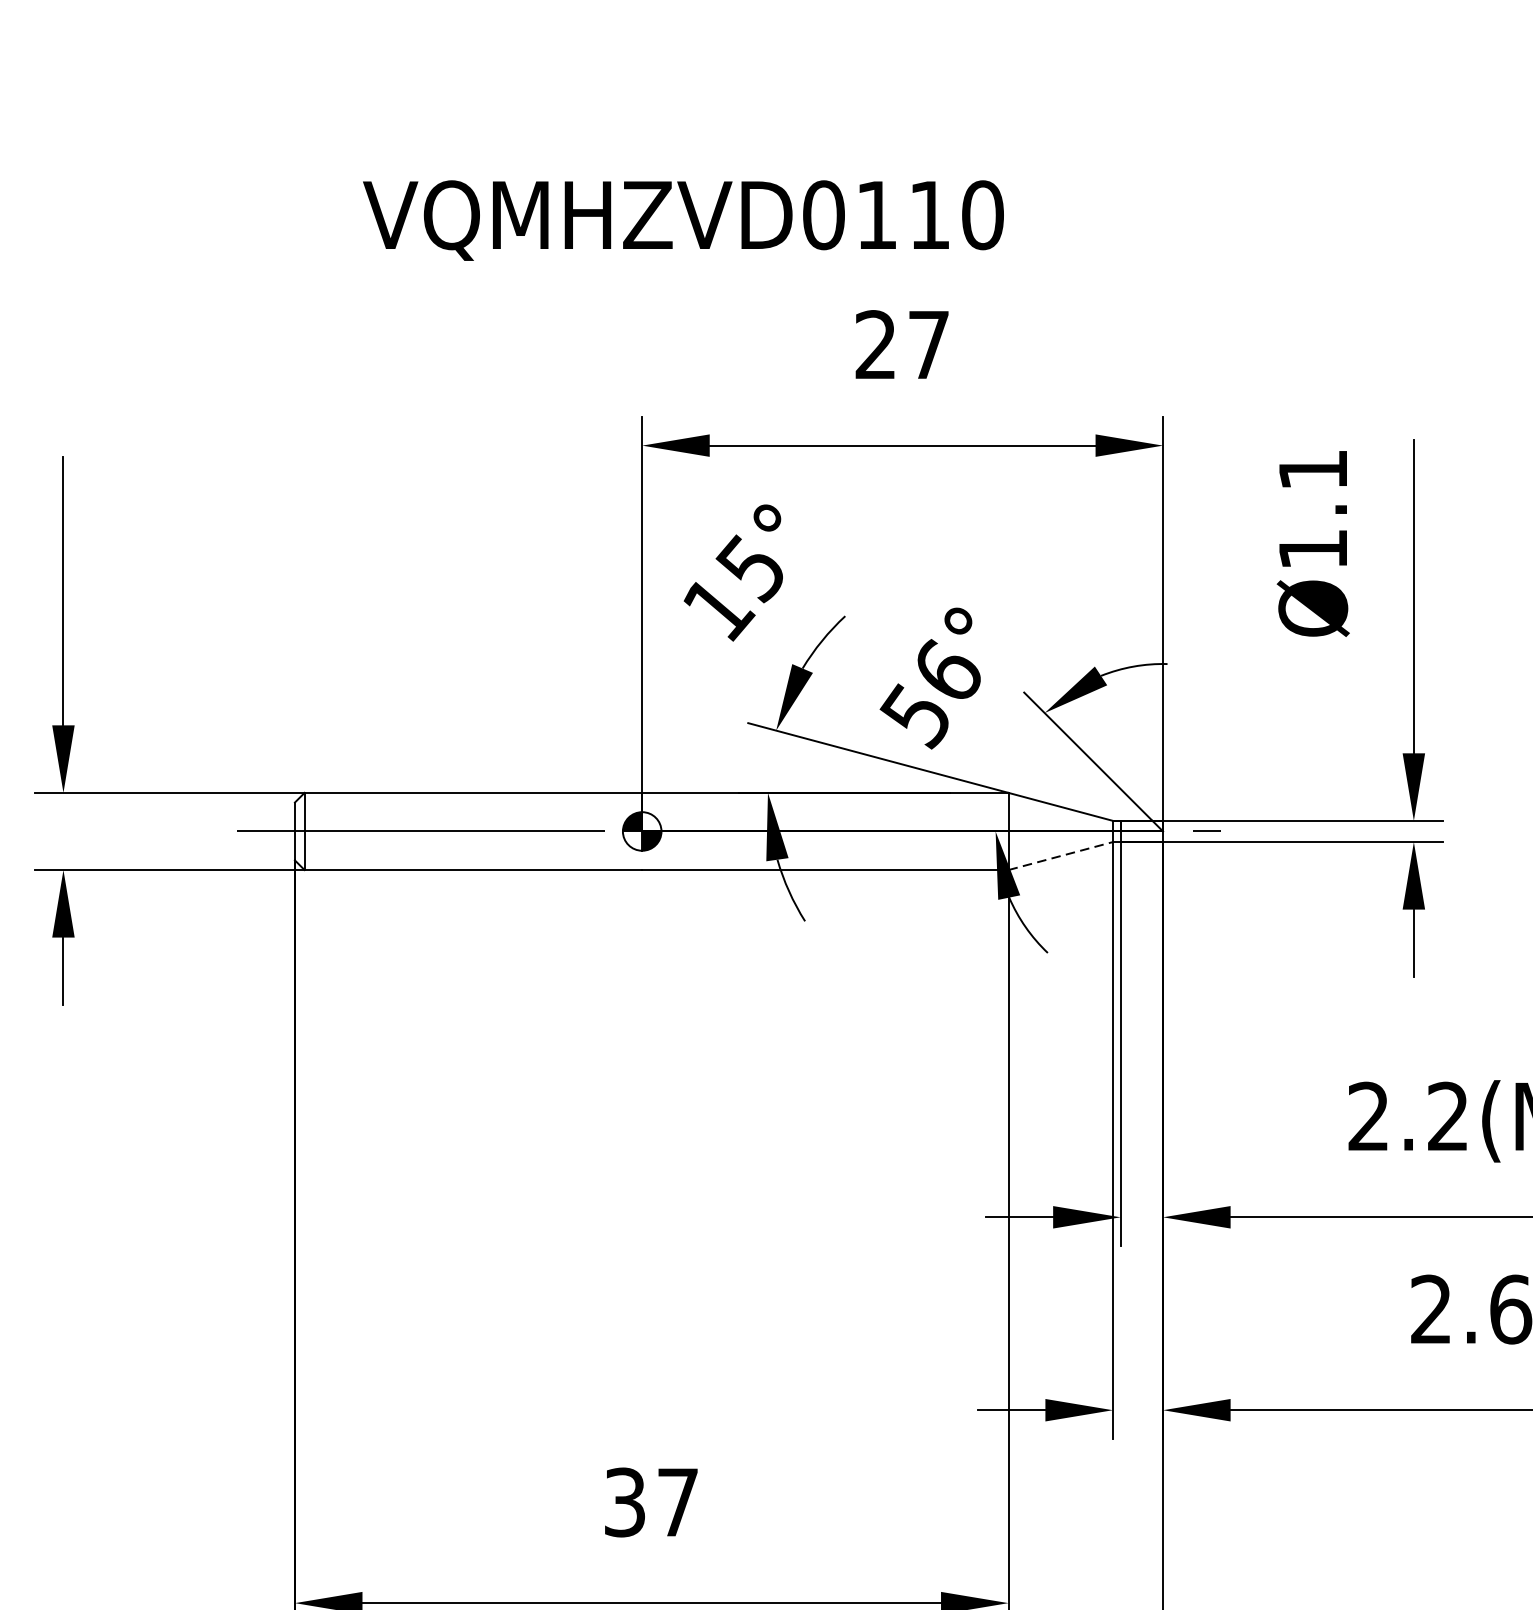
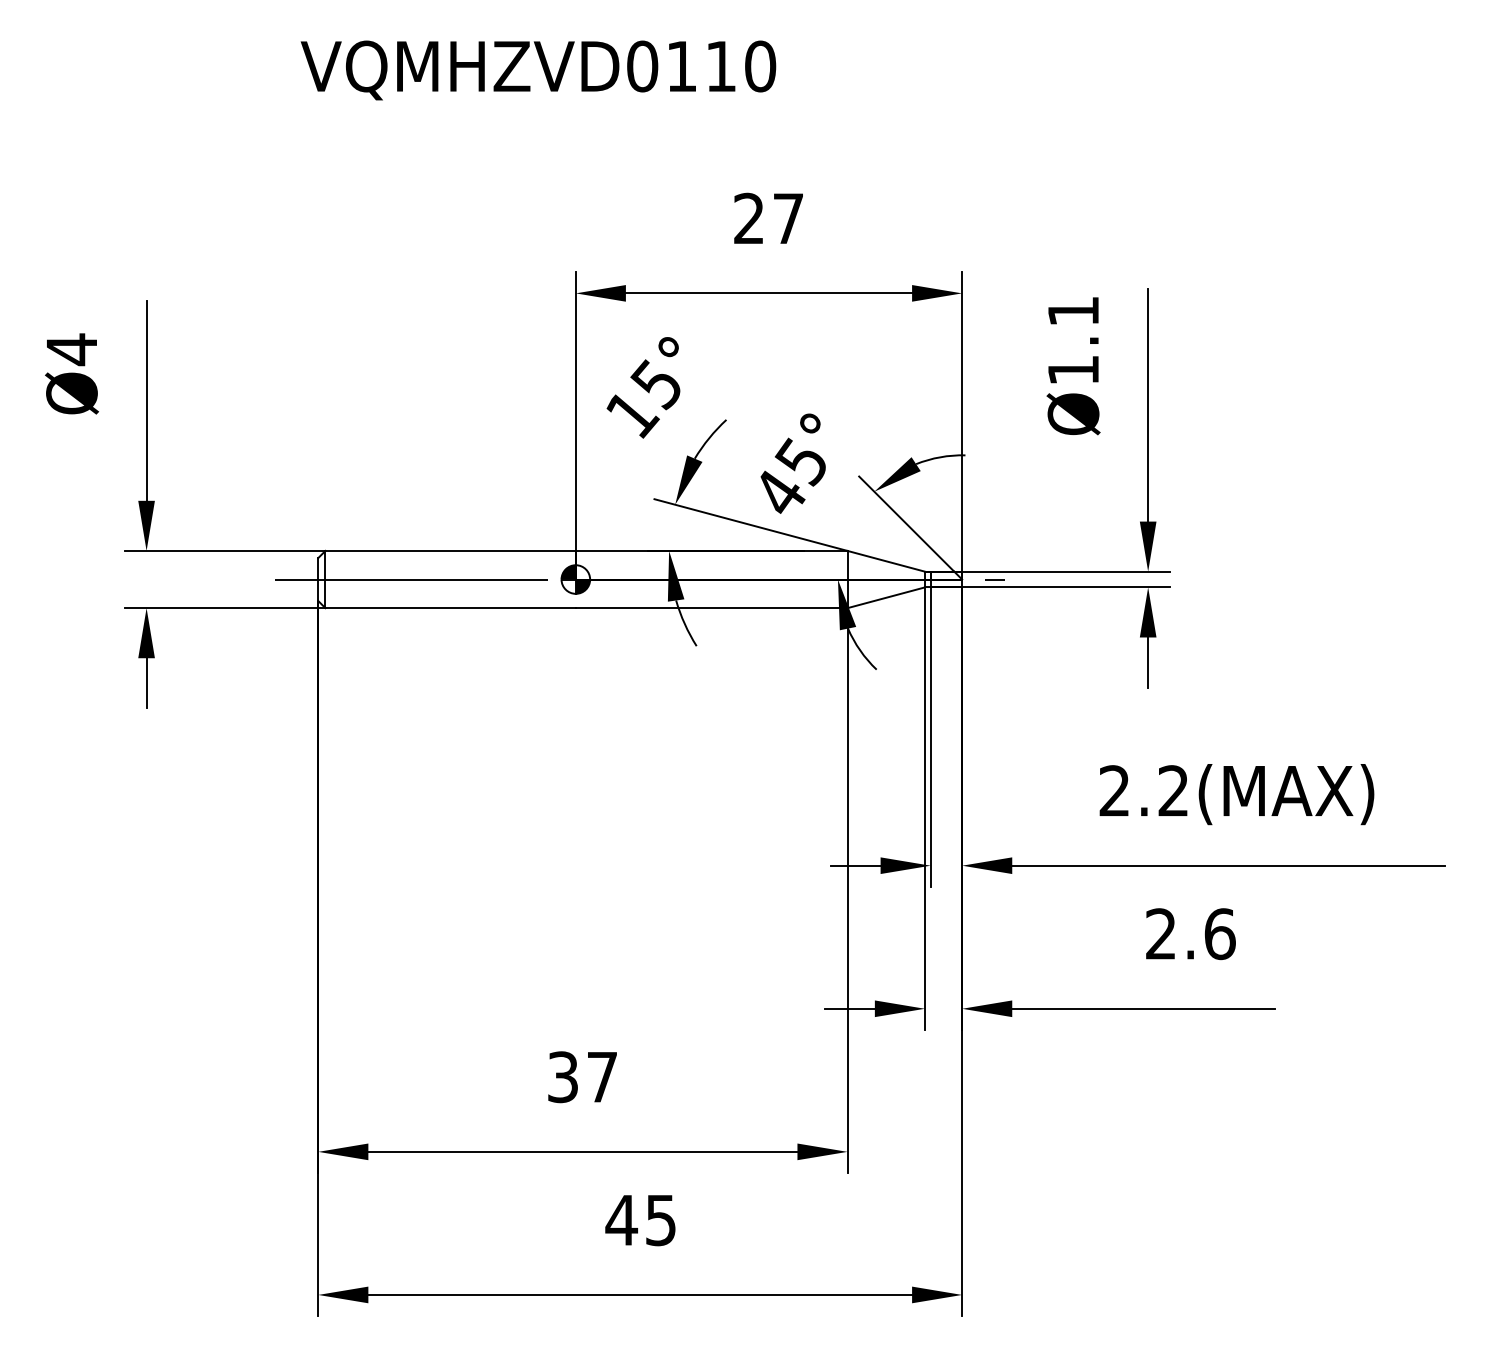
text: (683, 220) -> (538, 70), moved
text: (930, 693) -> (789, 477), 56° -> 45°
line: (1061, 855) -> (886, 597), dashed -> solid

